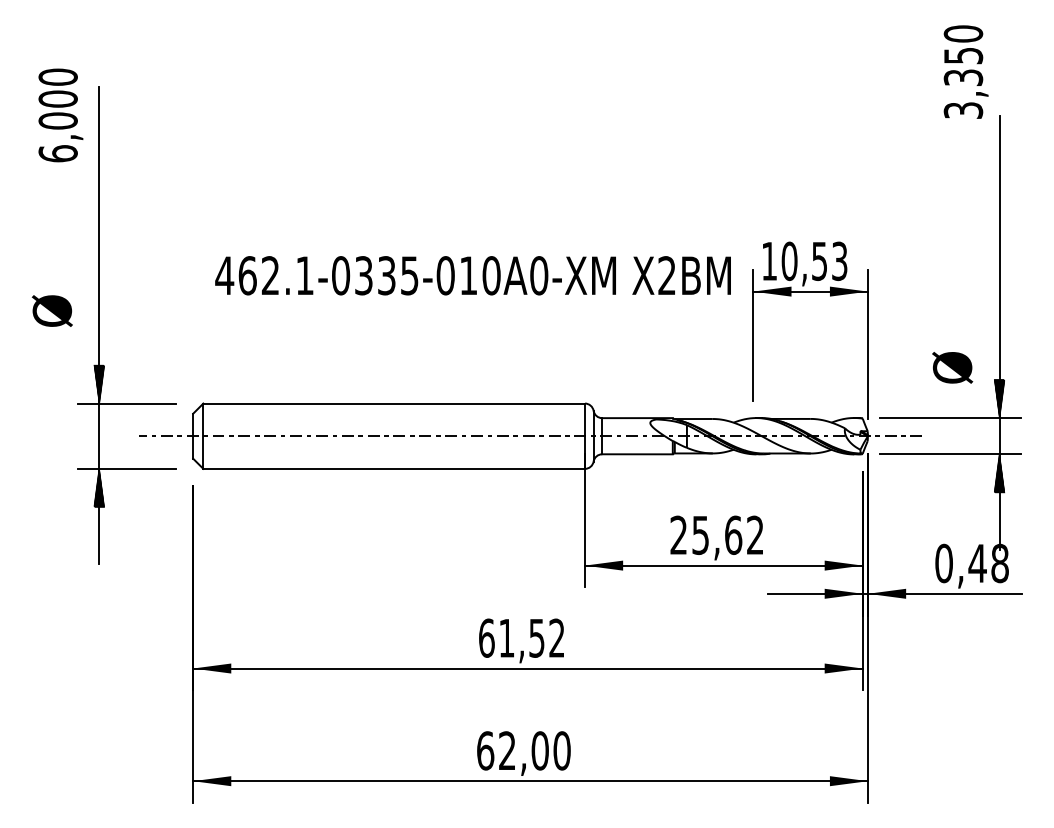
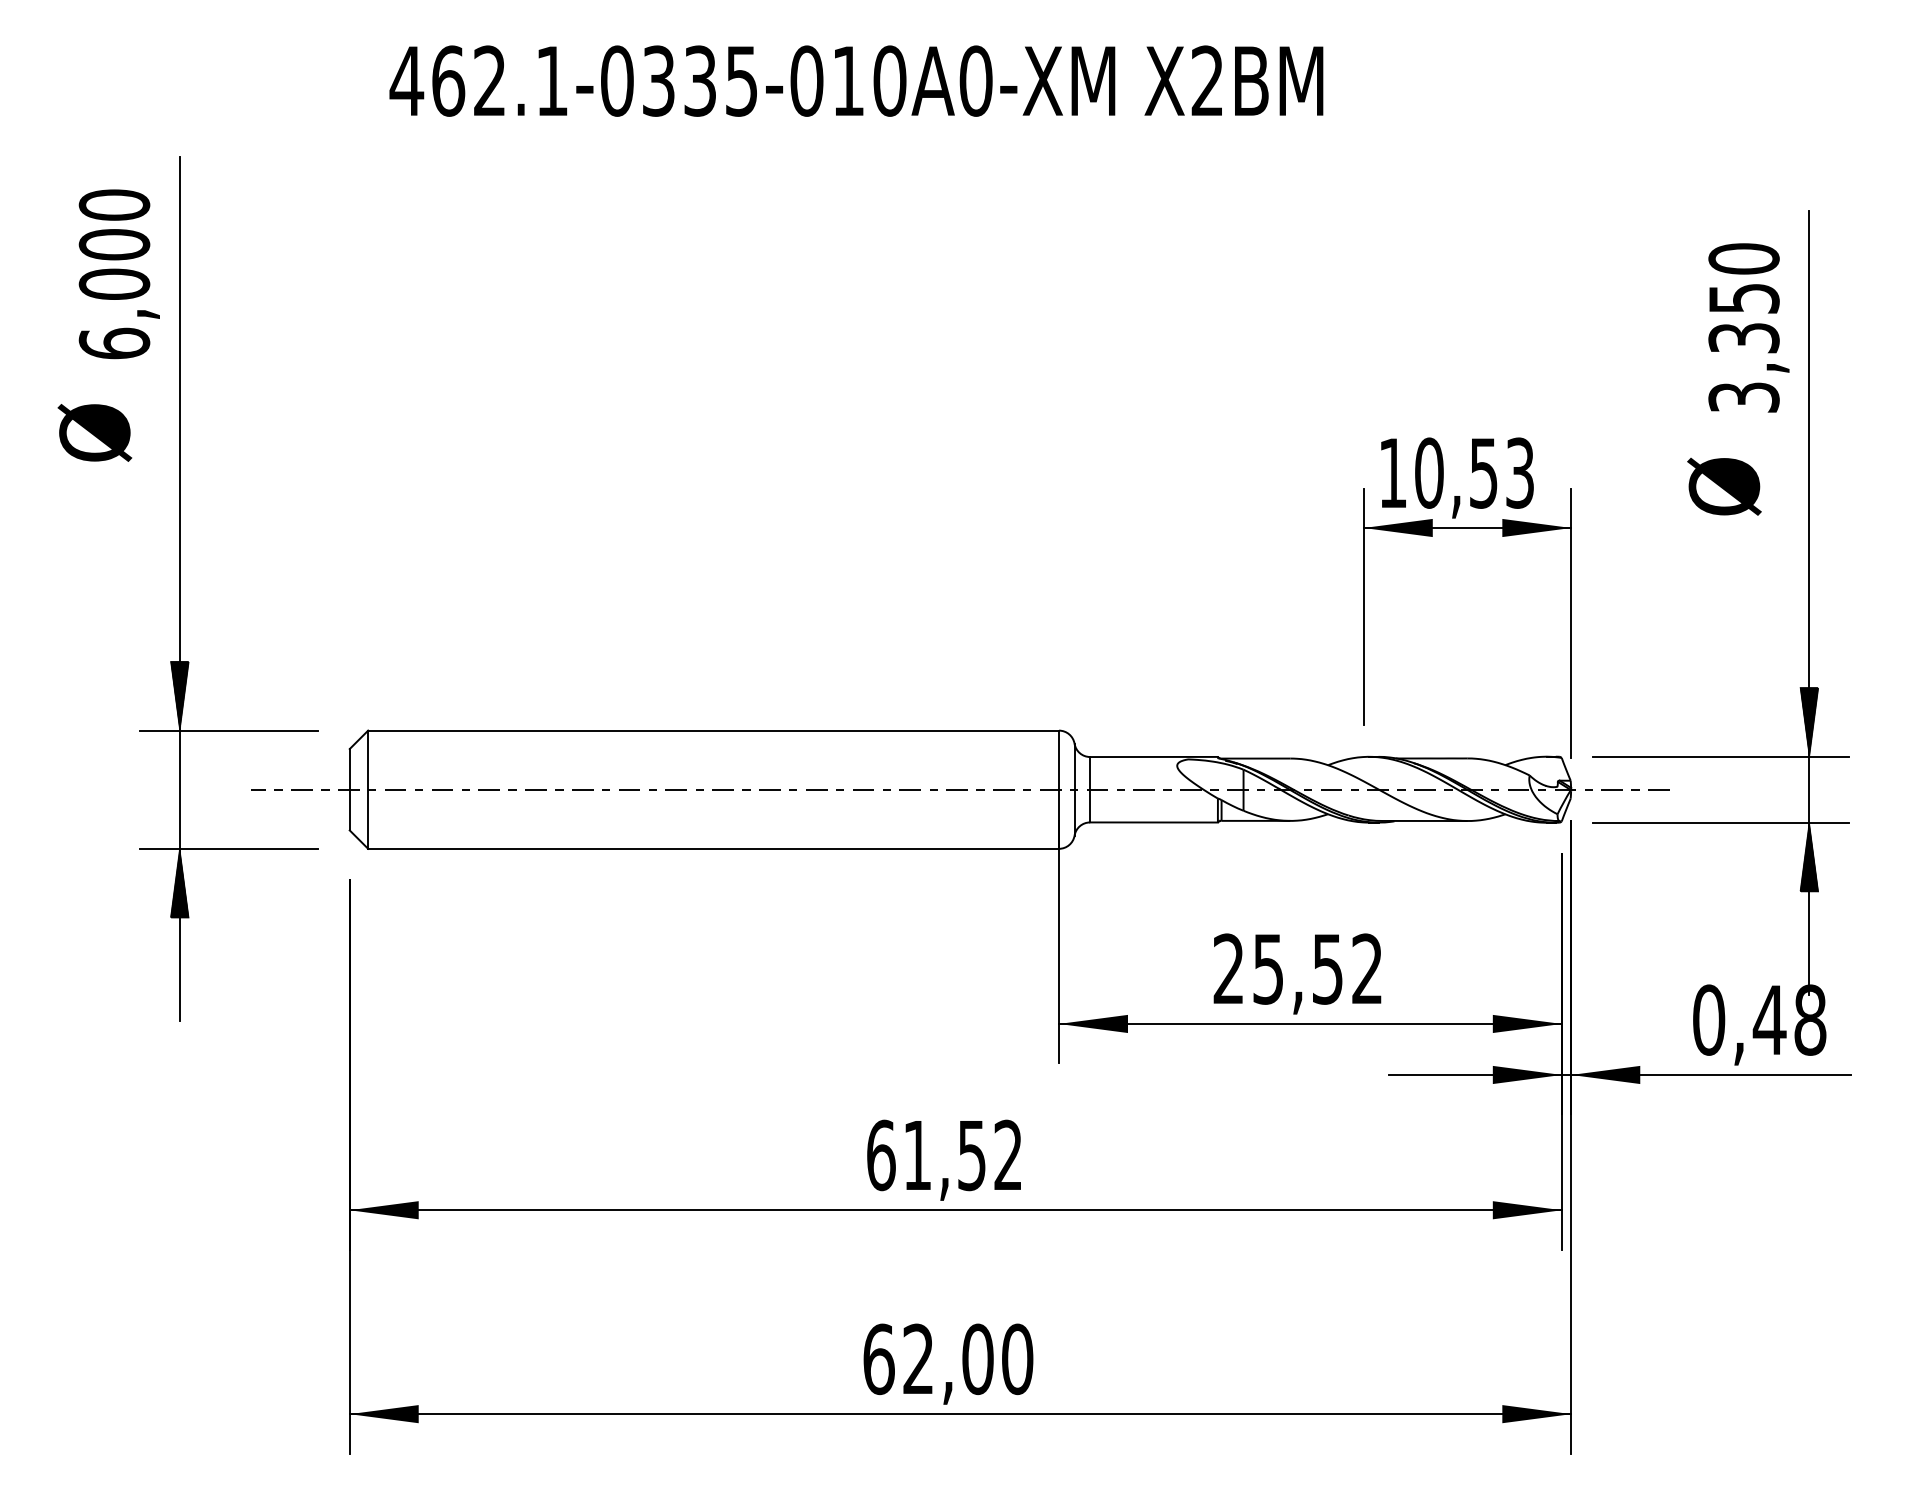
text: (965, 71) -> (1747, 326), moved
text: (60, 115) -> (118, 274), moved
text: (472, 275) -> (855, 80), moved
text: (51, 310) -> (93, 431), moved
text: (952, 367) -> (1724, 486), moved
text: (733, 534) -> (1327, 967), 25,62 -> 25,52

